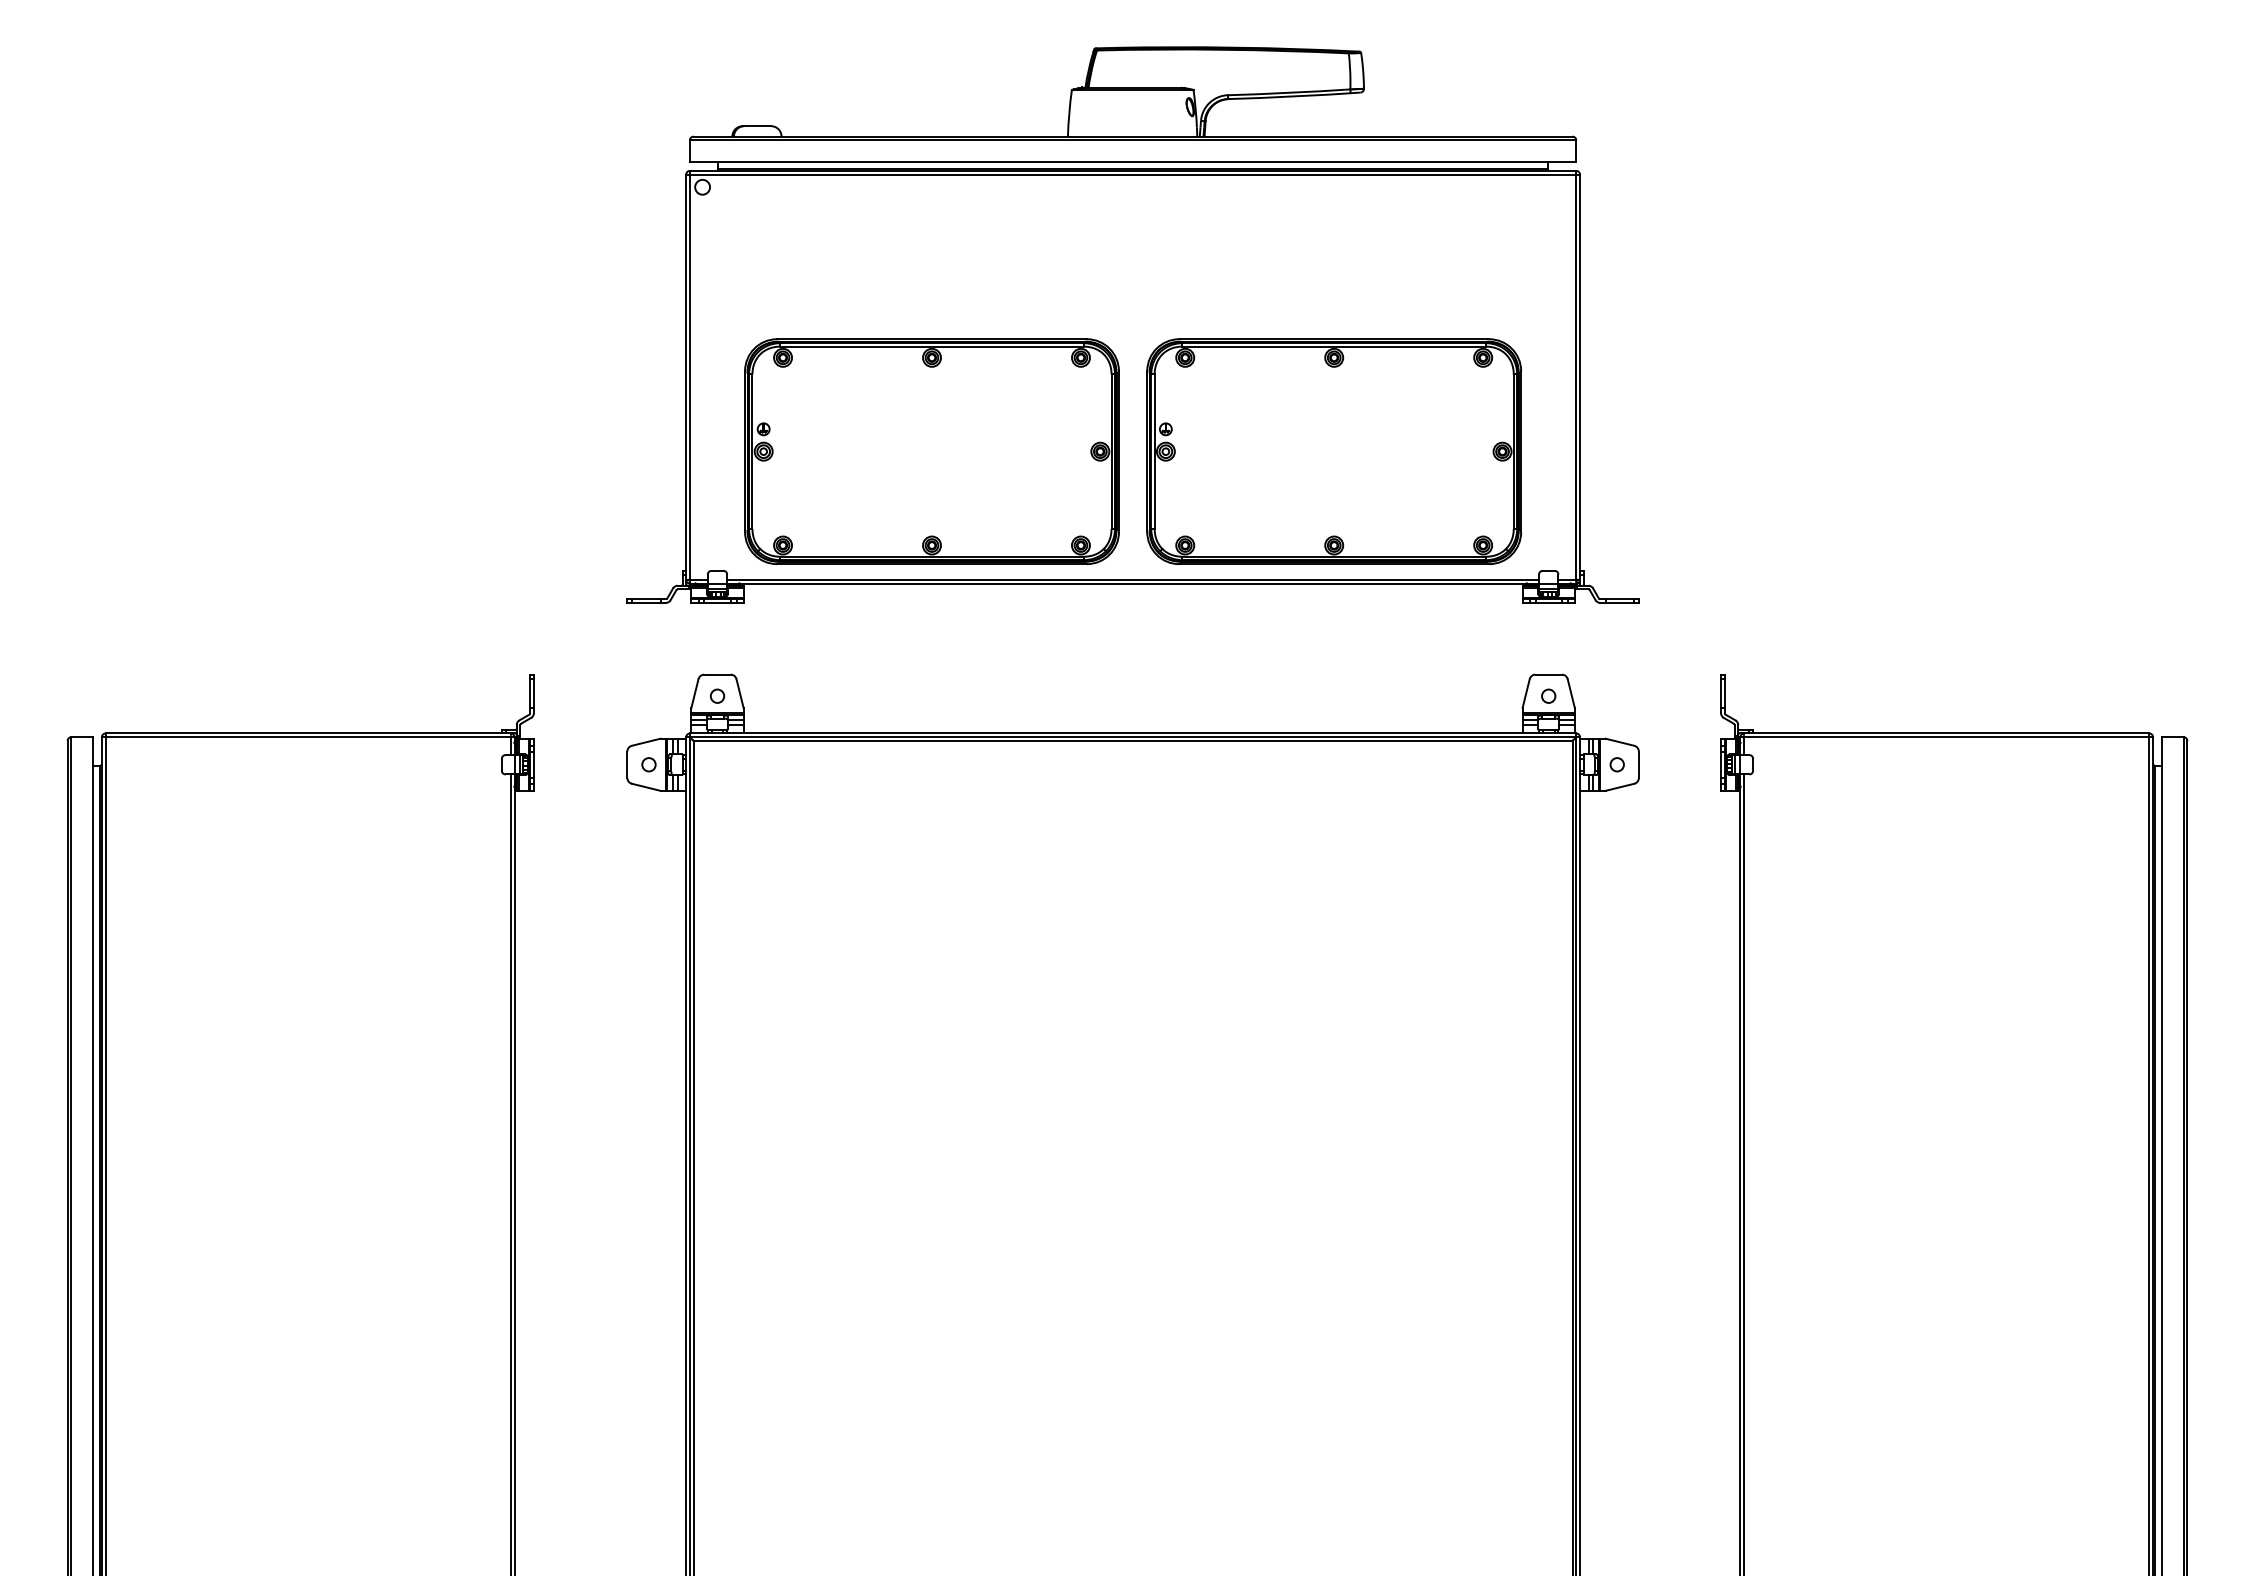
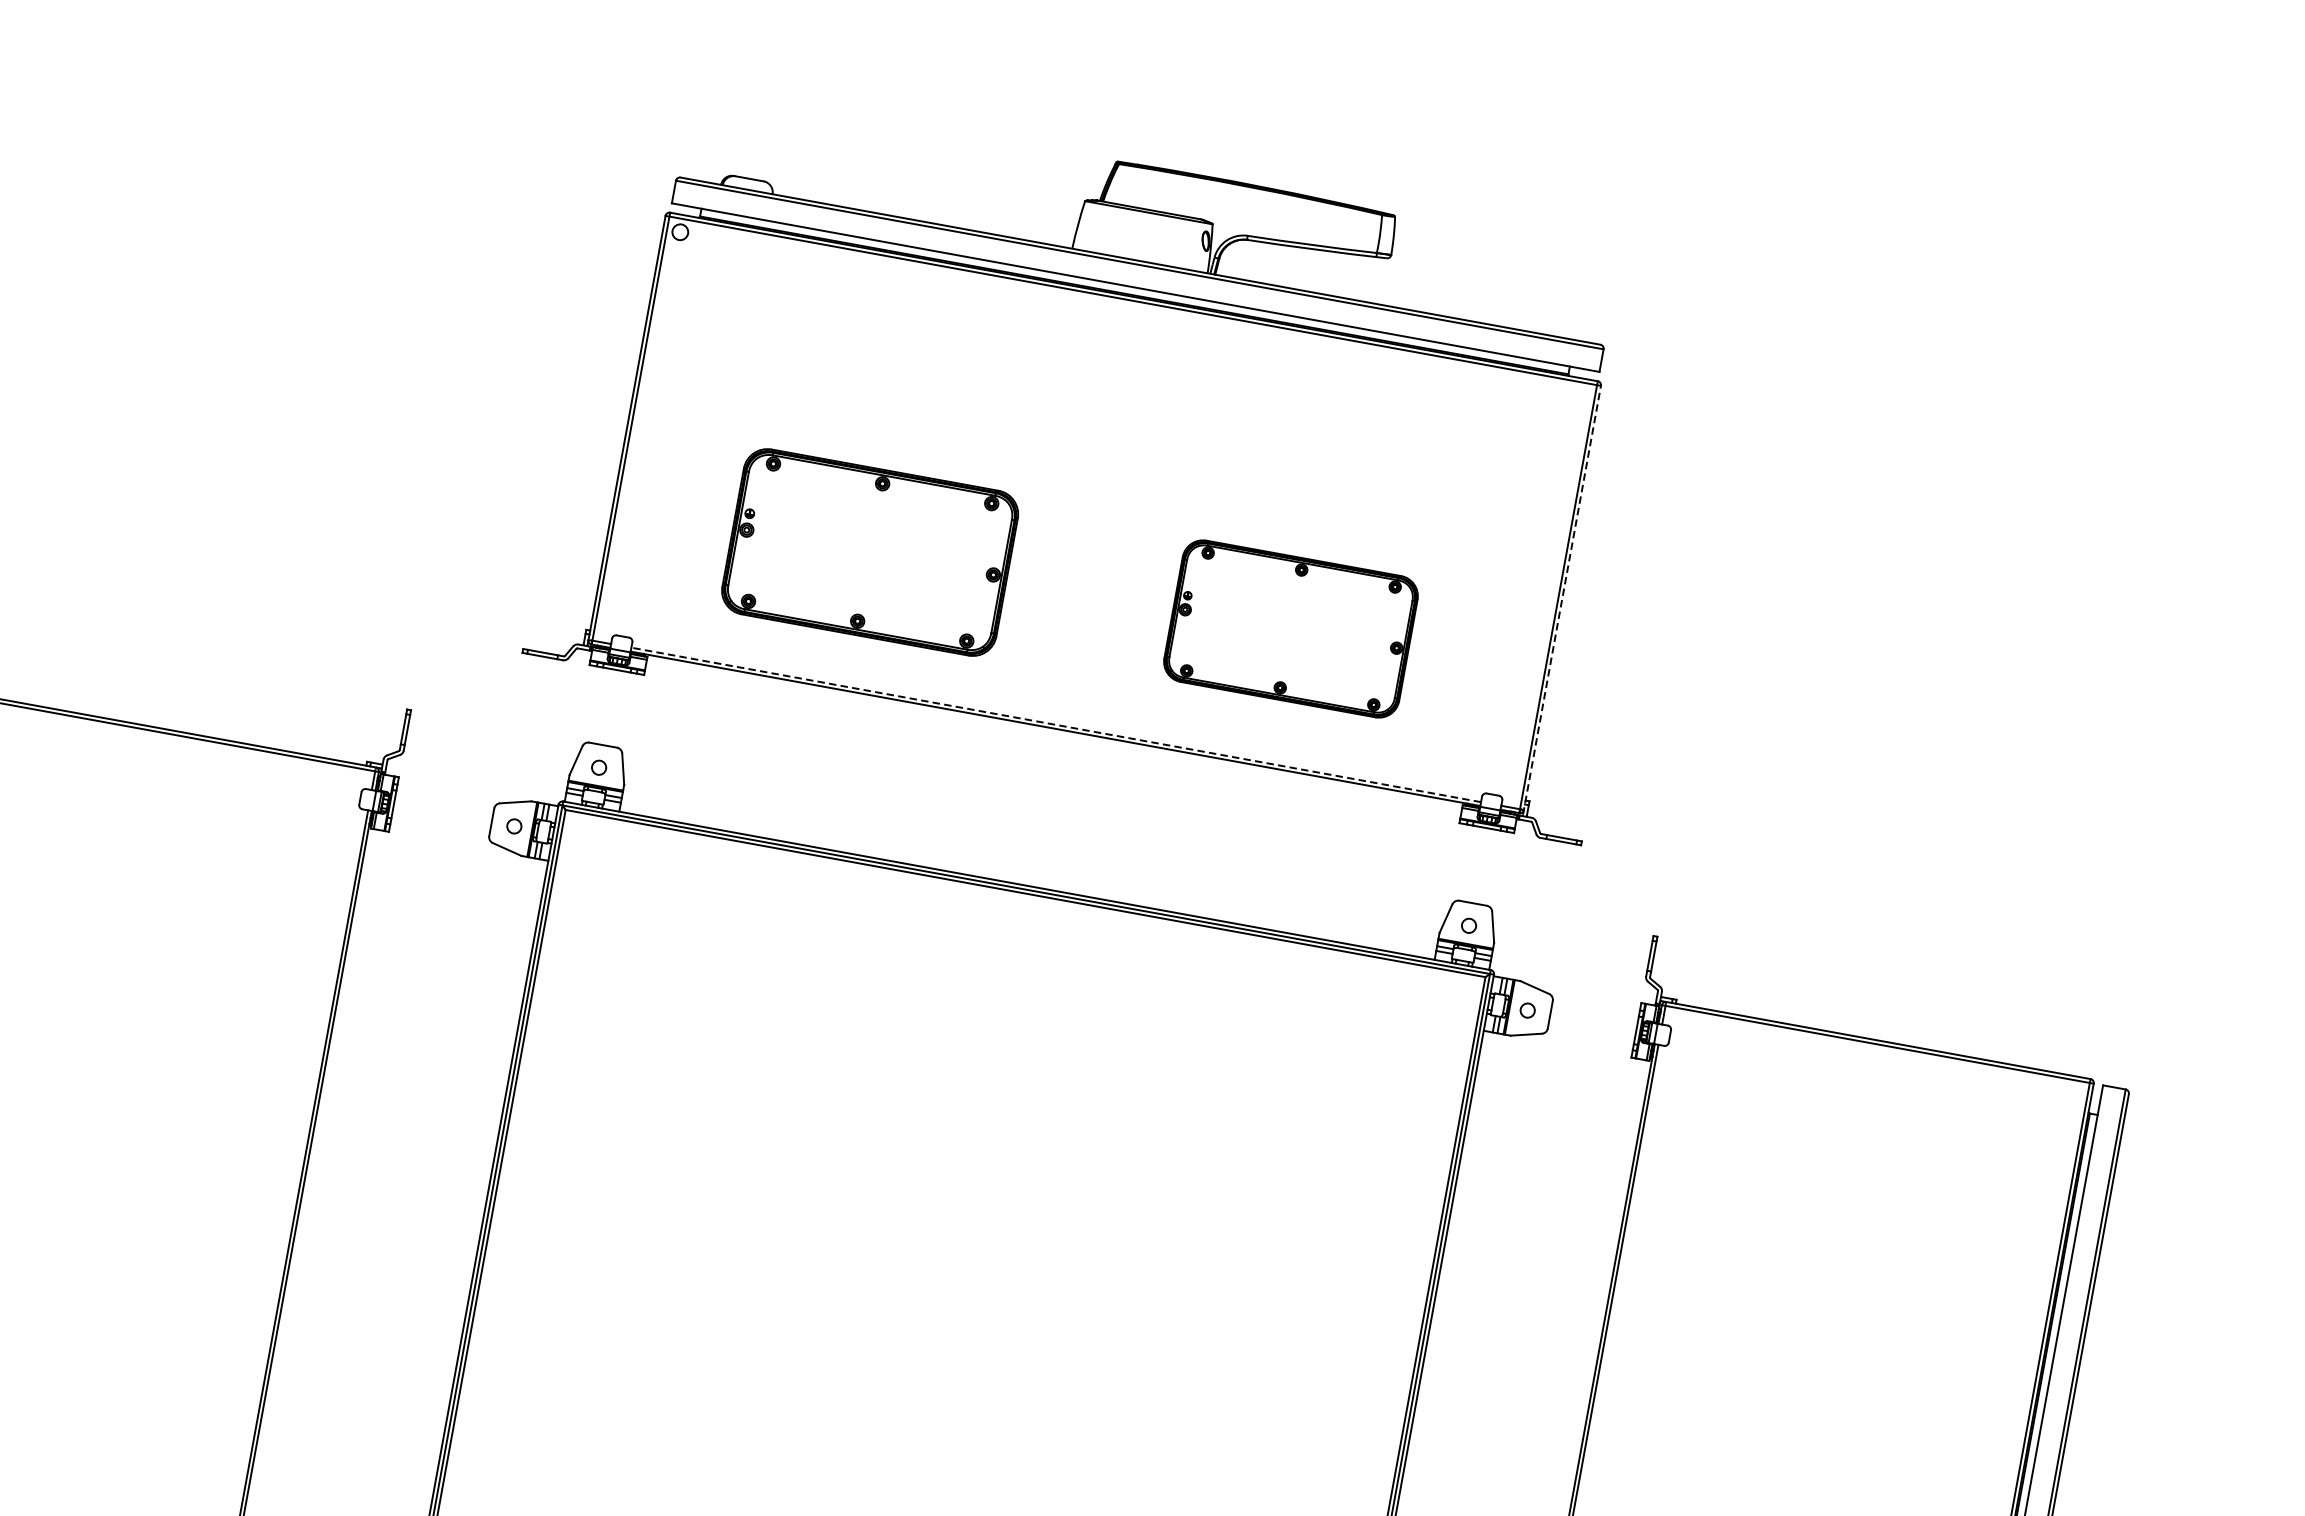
line: (1580, 379) -> (1562, 600), solid -> dashed
part: (931, 451) -> (869, 552), size x0.7
part: (1333, 451) -> (1290, 628), size x0.6
line: (1133, 579) -> (1056, 724), solid -> dashed

